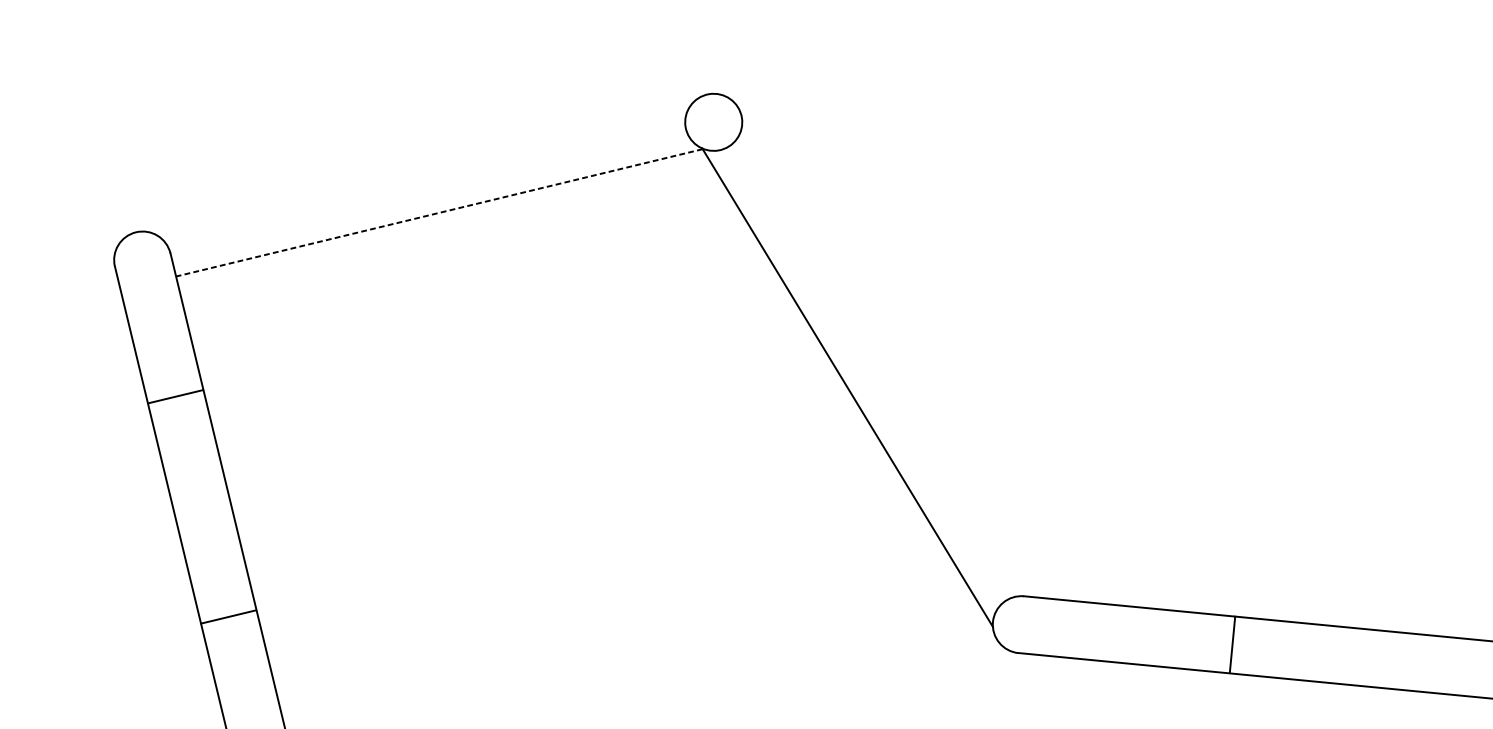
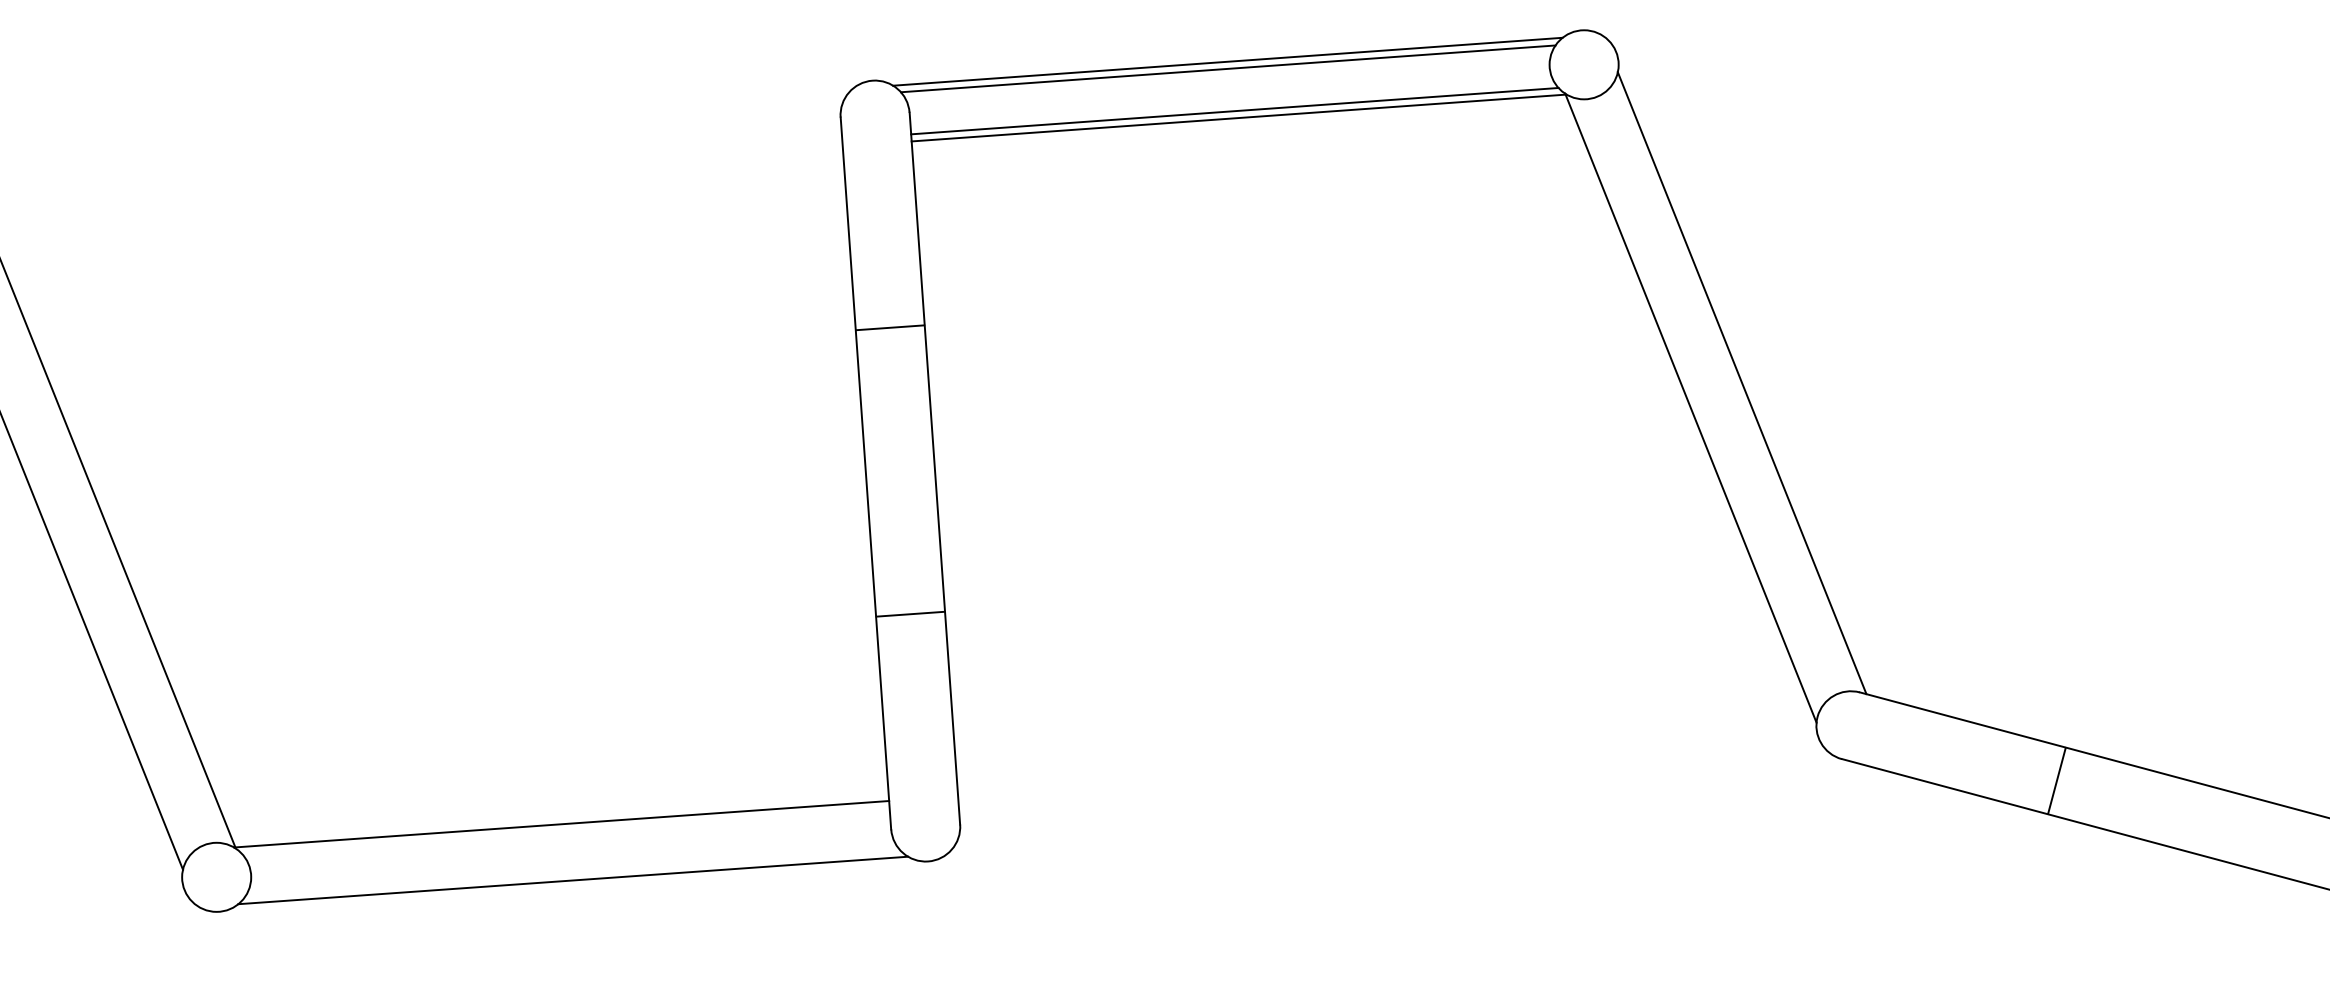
line: (422, 168) -> (1227, 61), added
line: (423, 174) -> (1227, 68), added
line: (435, 207) -> (1234, 110), added
line: (439, 213) -> (1238, 118), dashed -> solid
line: (885, 360) -> (1741, 383), added
line: (175, 396) -> (890, 327), moved
line: (228, 616) -> (910, 613), moved
line: (1232, 644) -> (2056, 780), moved

